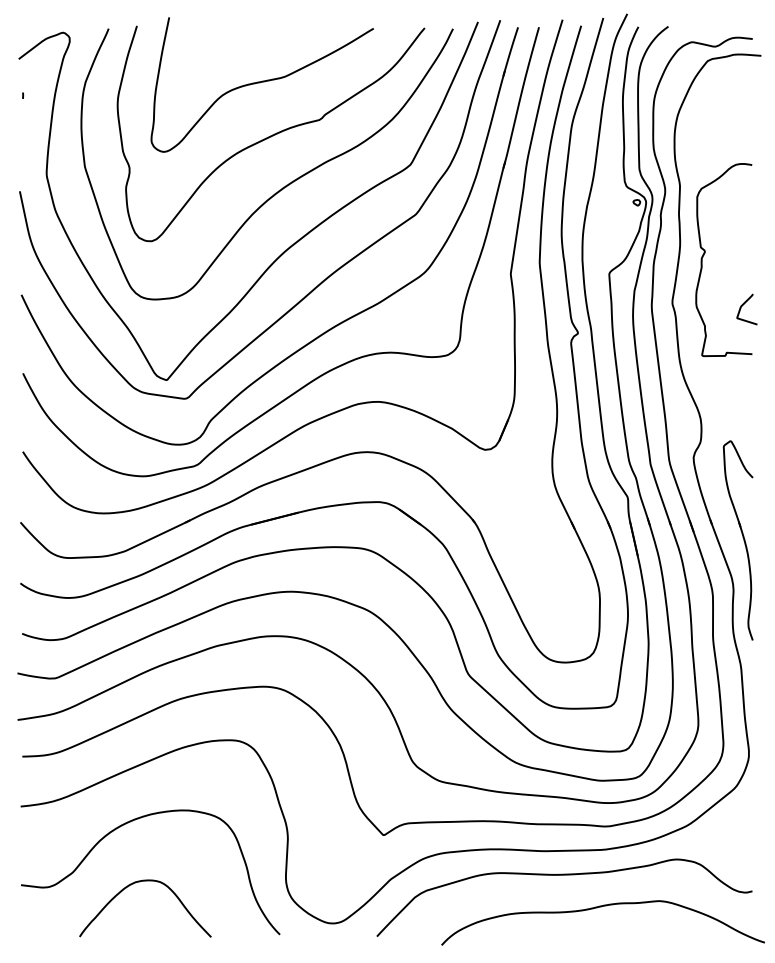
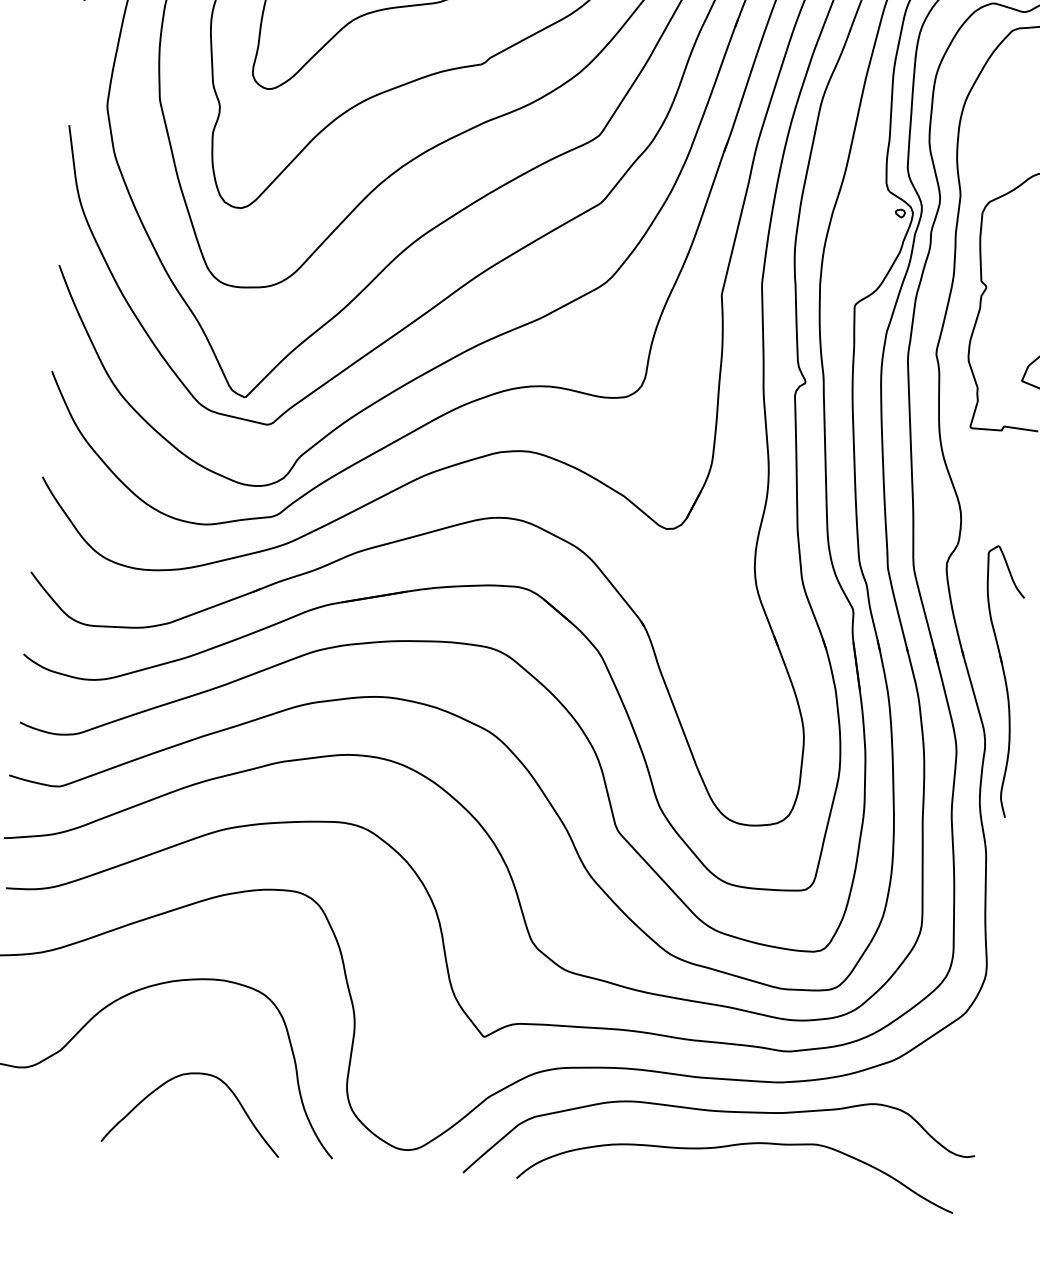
curve: (140, 882) -> (189, 1075), moved
curve: (597, 908) -> (731, 1147), moved

